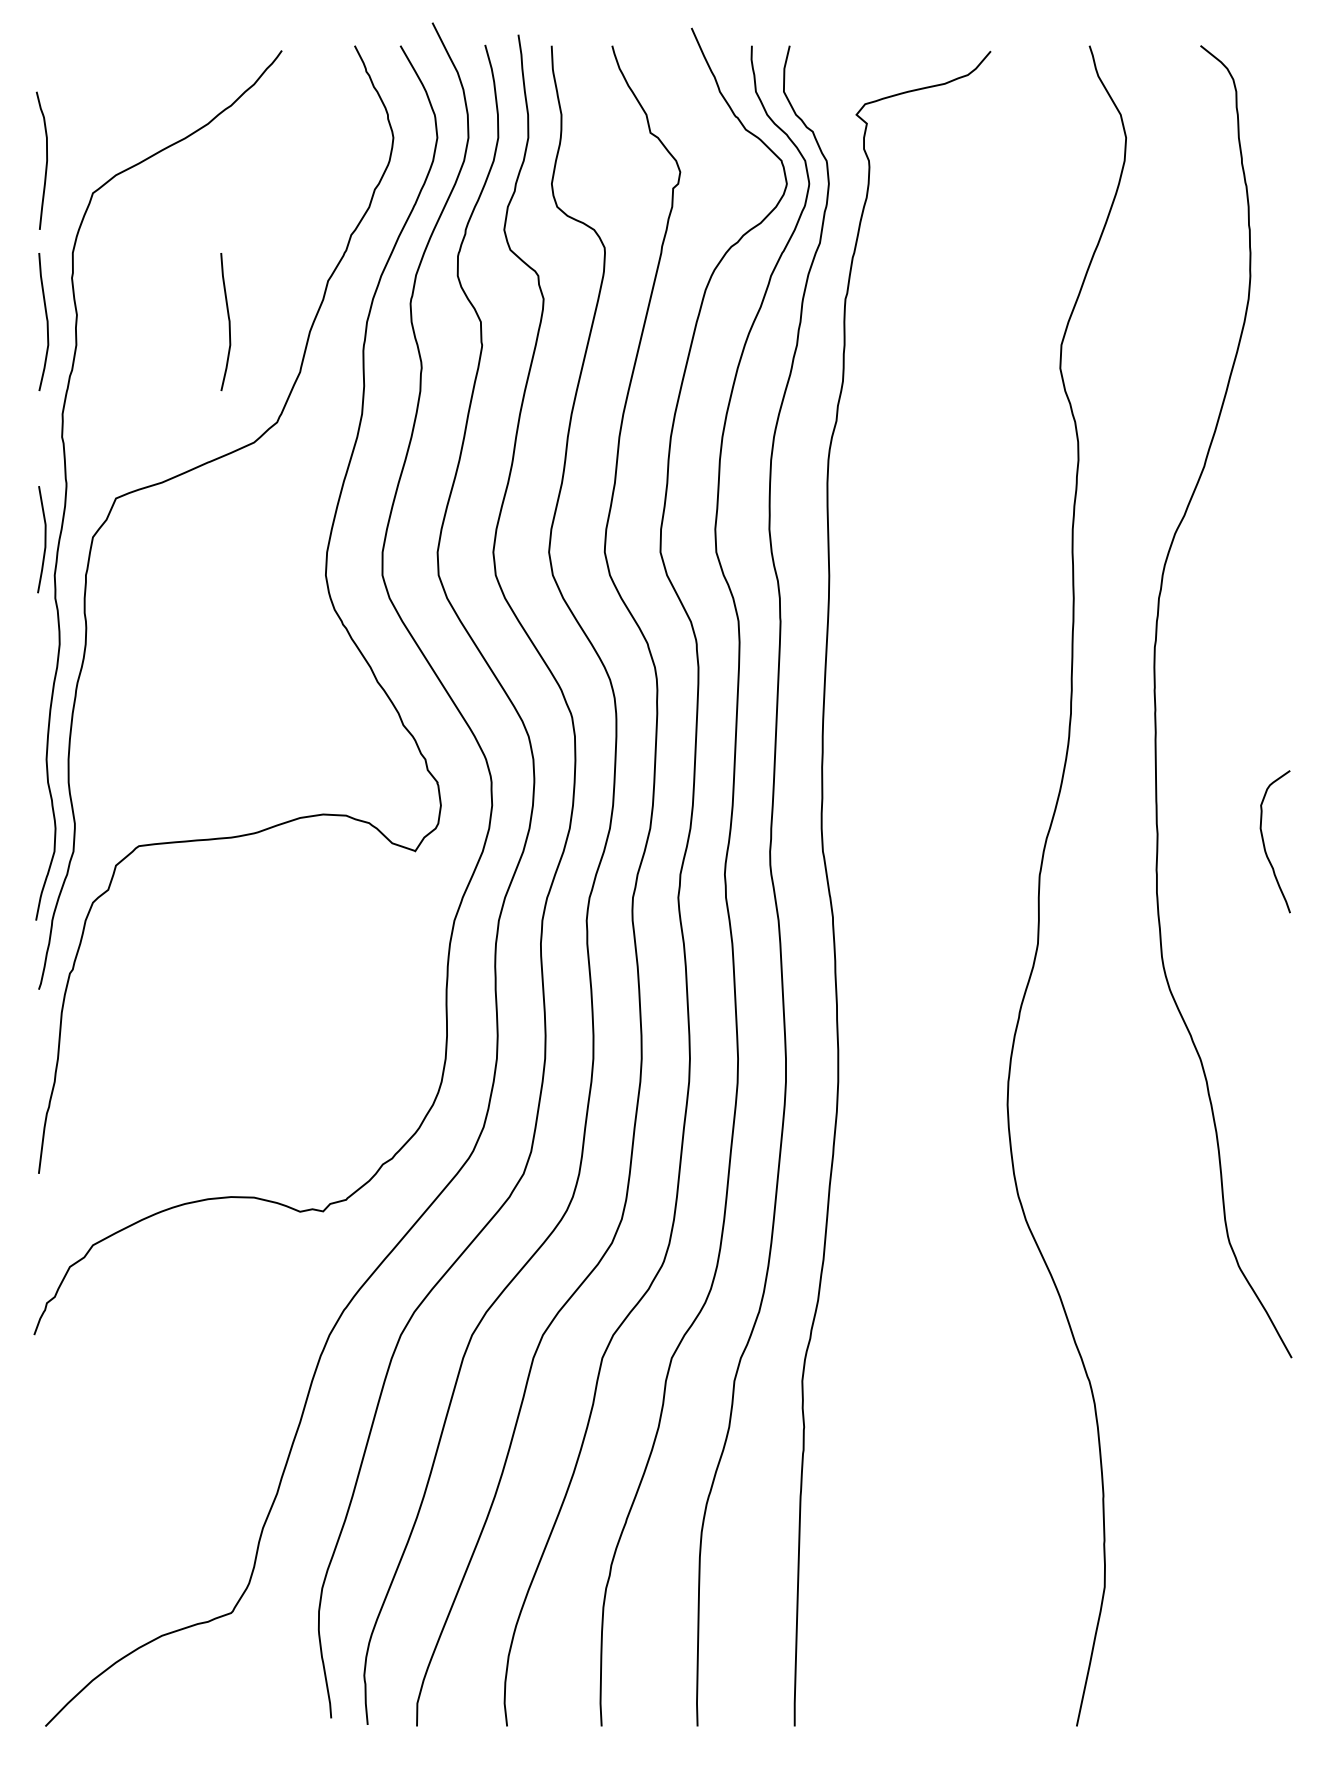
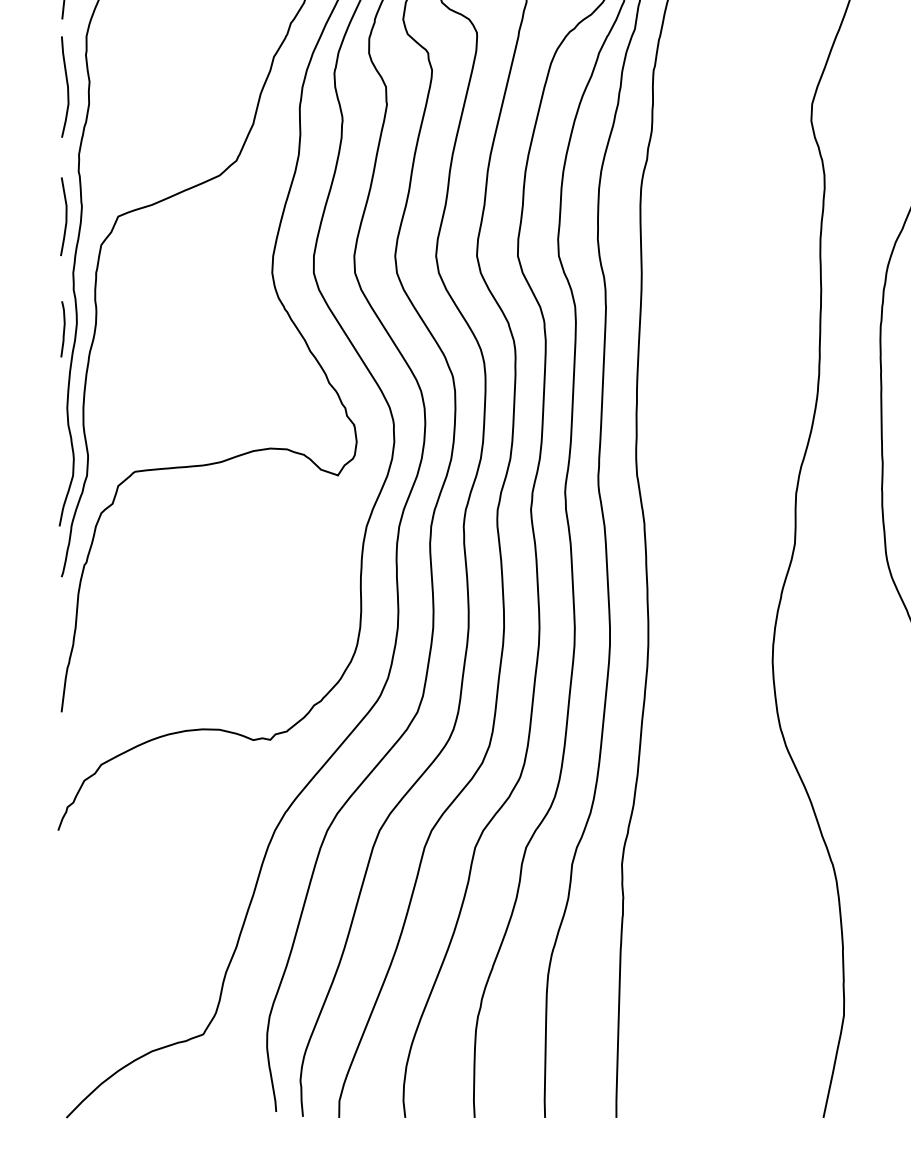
curve: (228, 322) -> (200, 87), removed
curve: (44, 539) -> (65, 216), moved
curve: (41, 651) -> (63, 328), added

